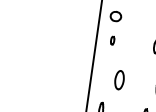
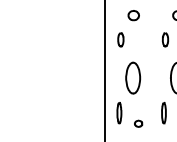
part: (115, 16) -> (133, 15), moved
part: (112, 40) -> (120, 39), size x1.67
part: (119, 79) -> (133, 77), size x1.67

